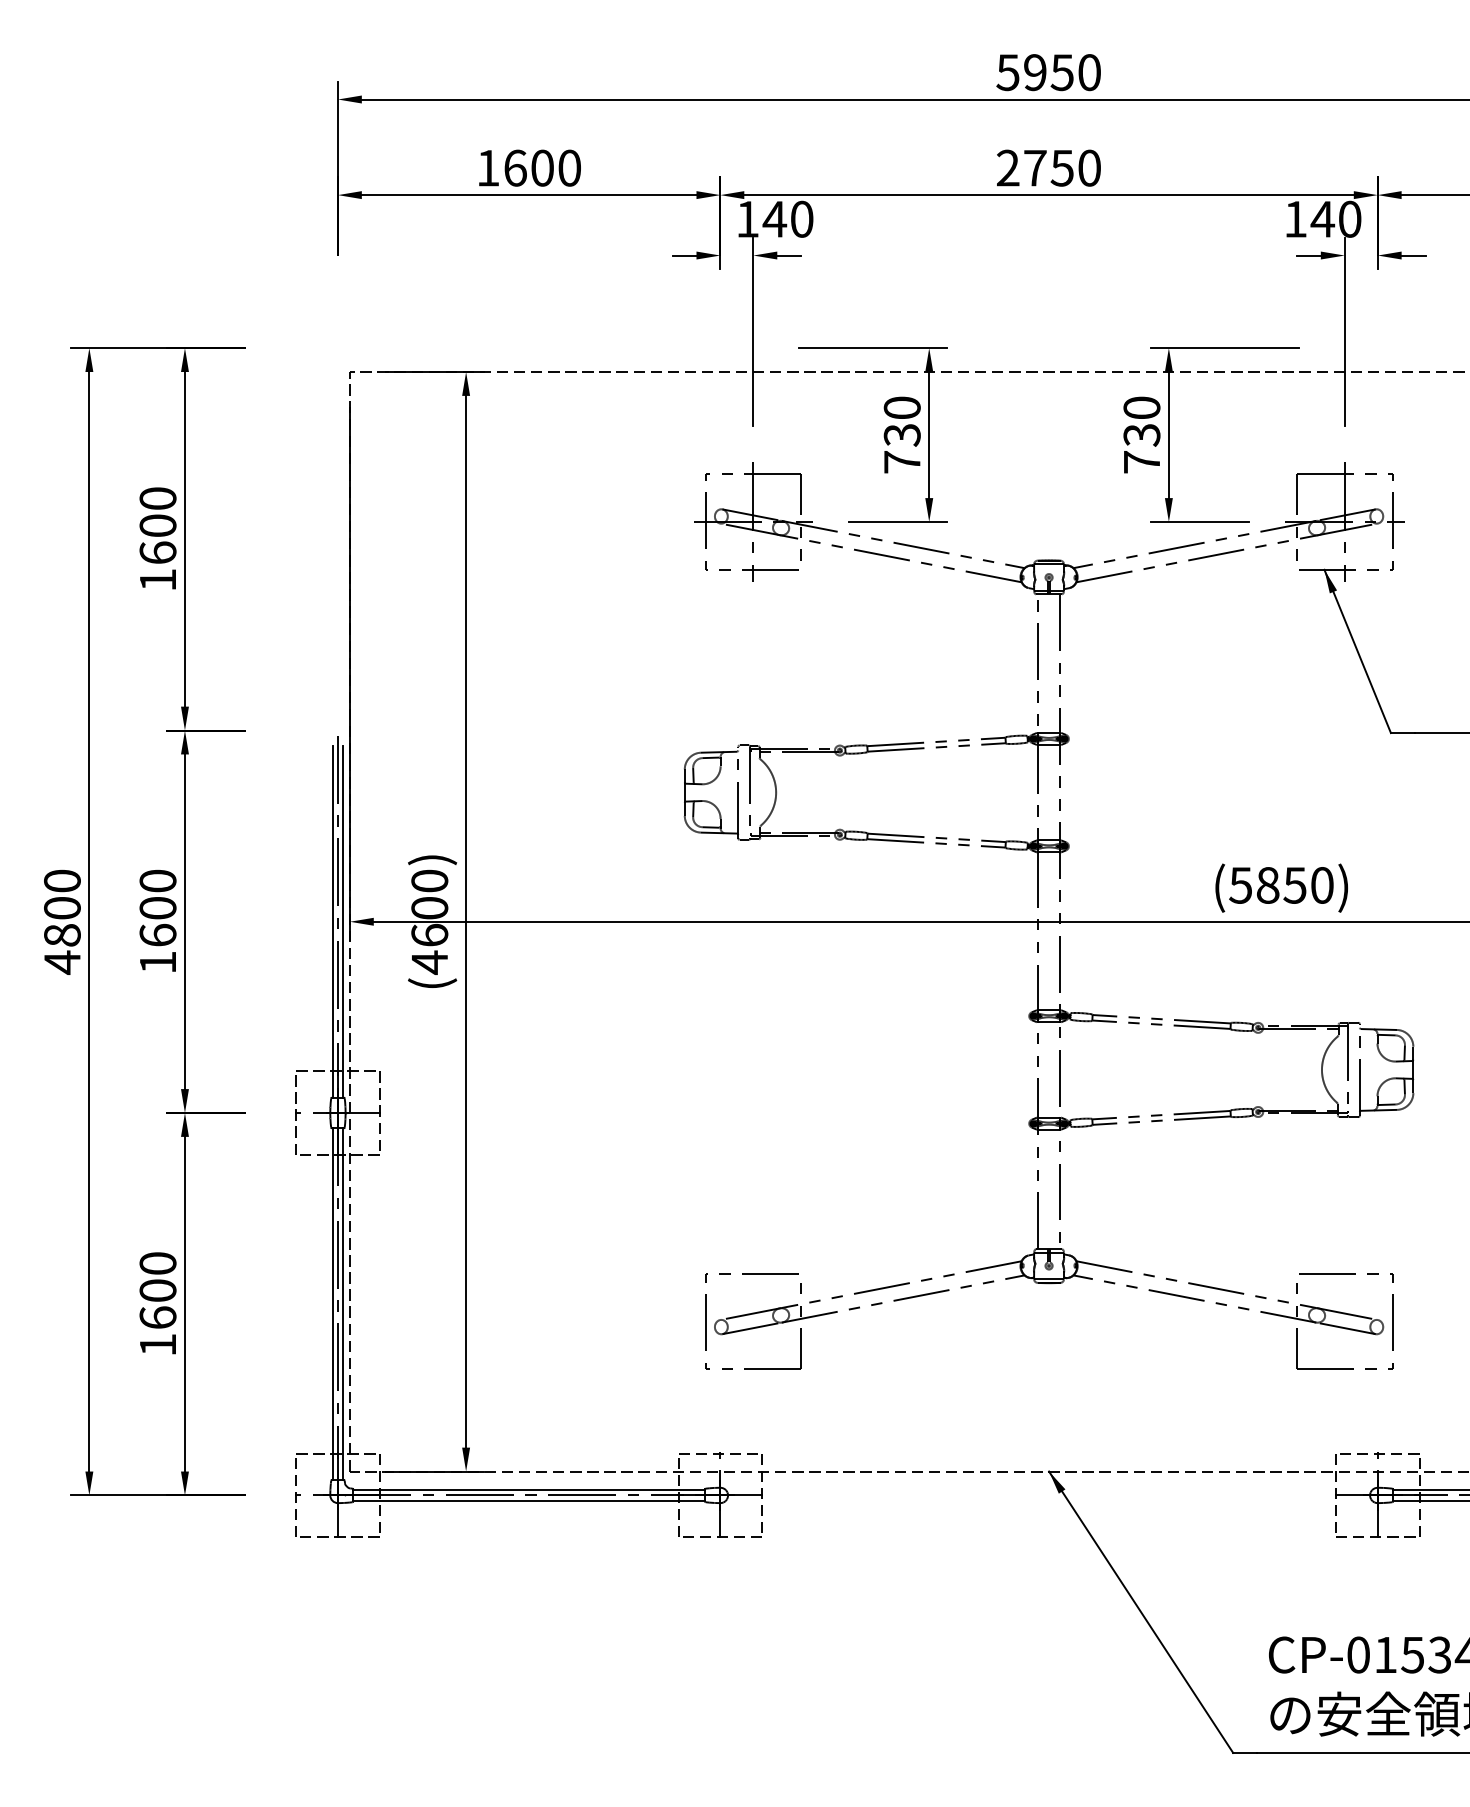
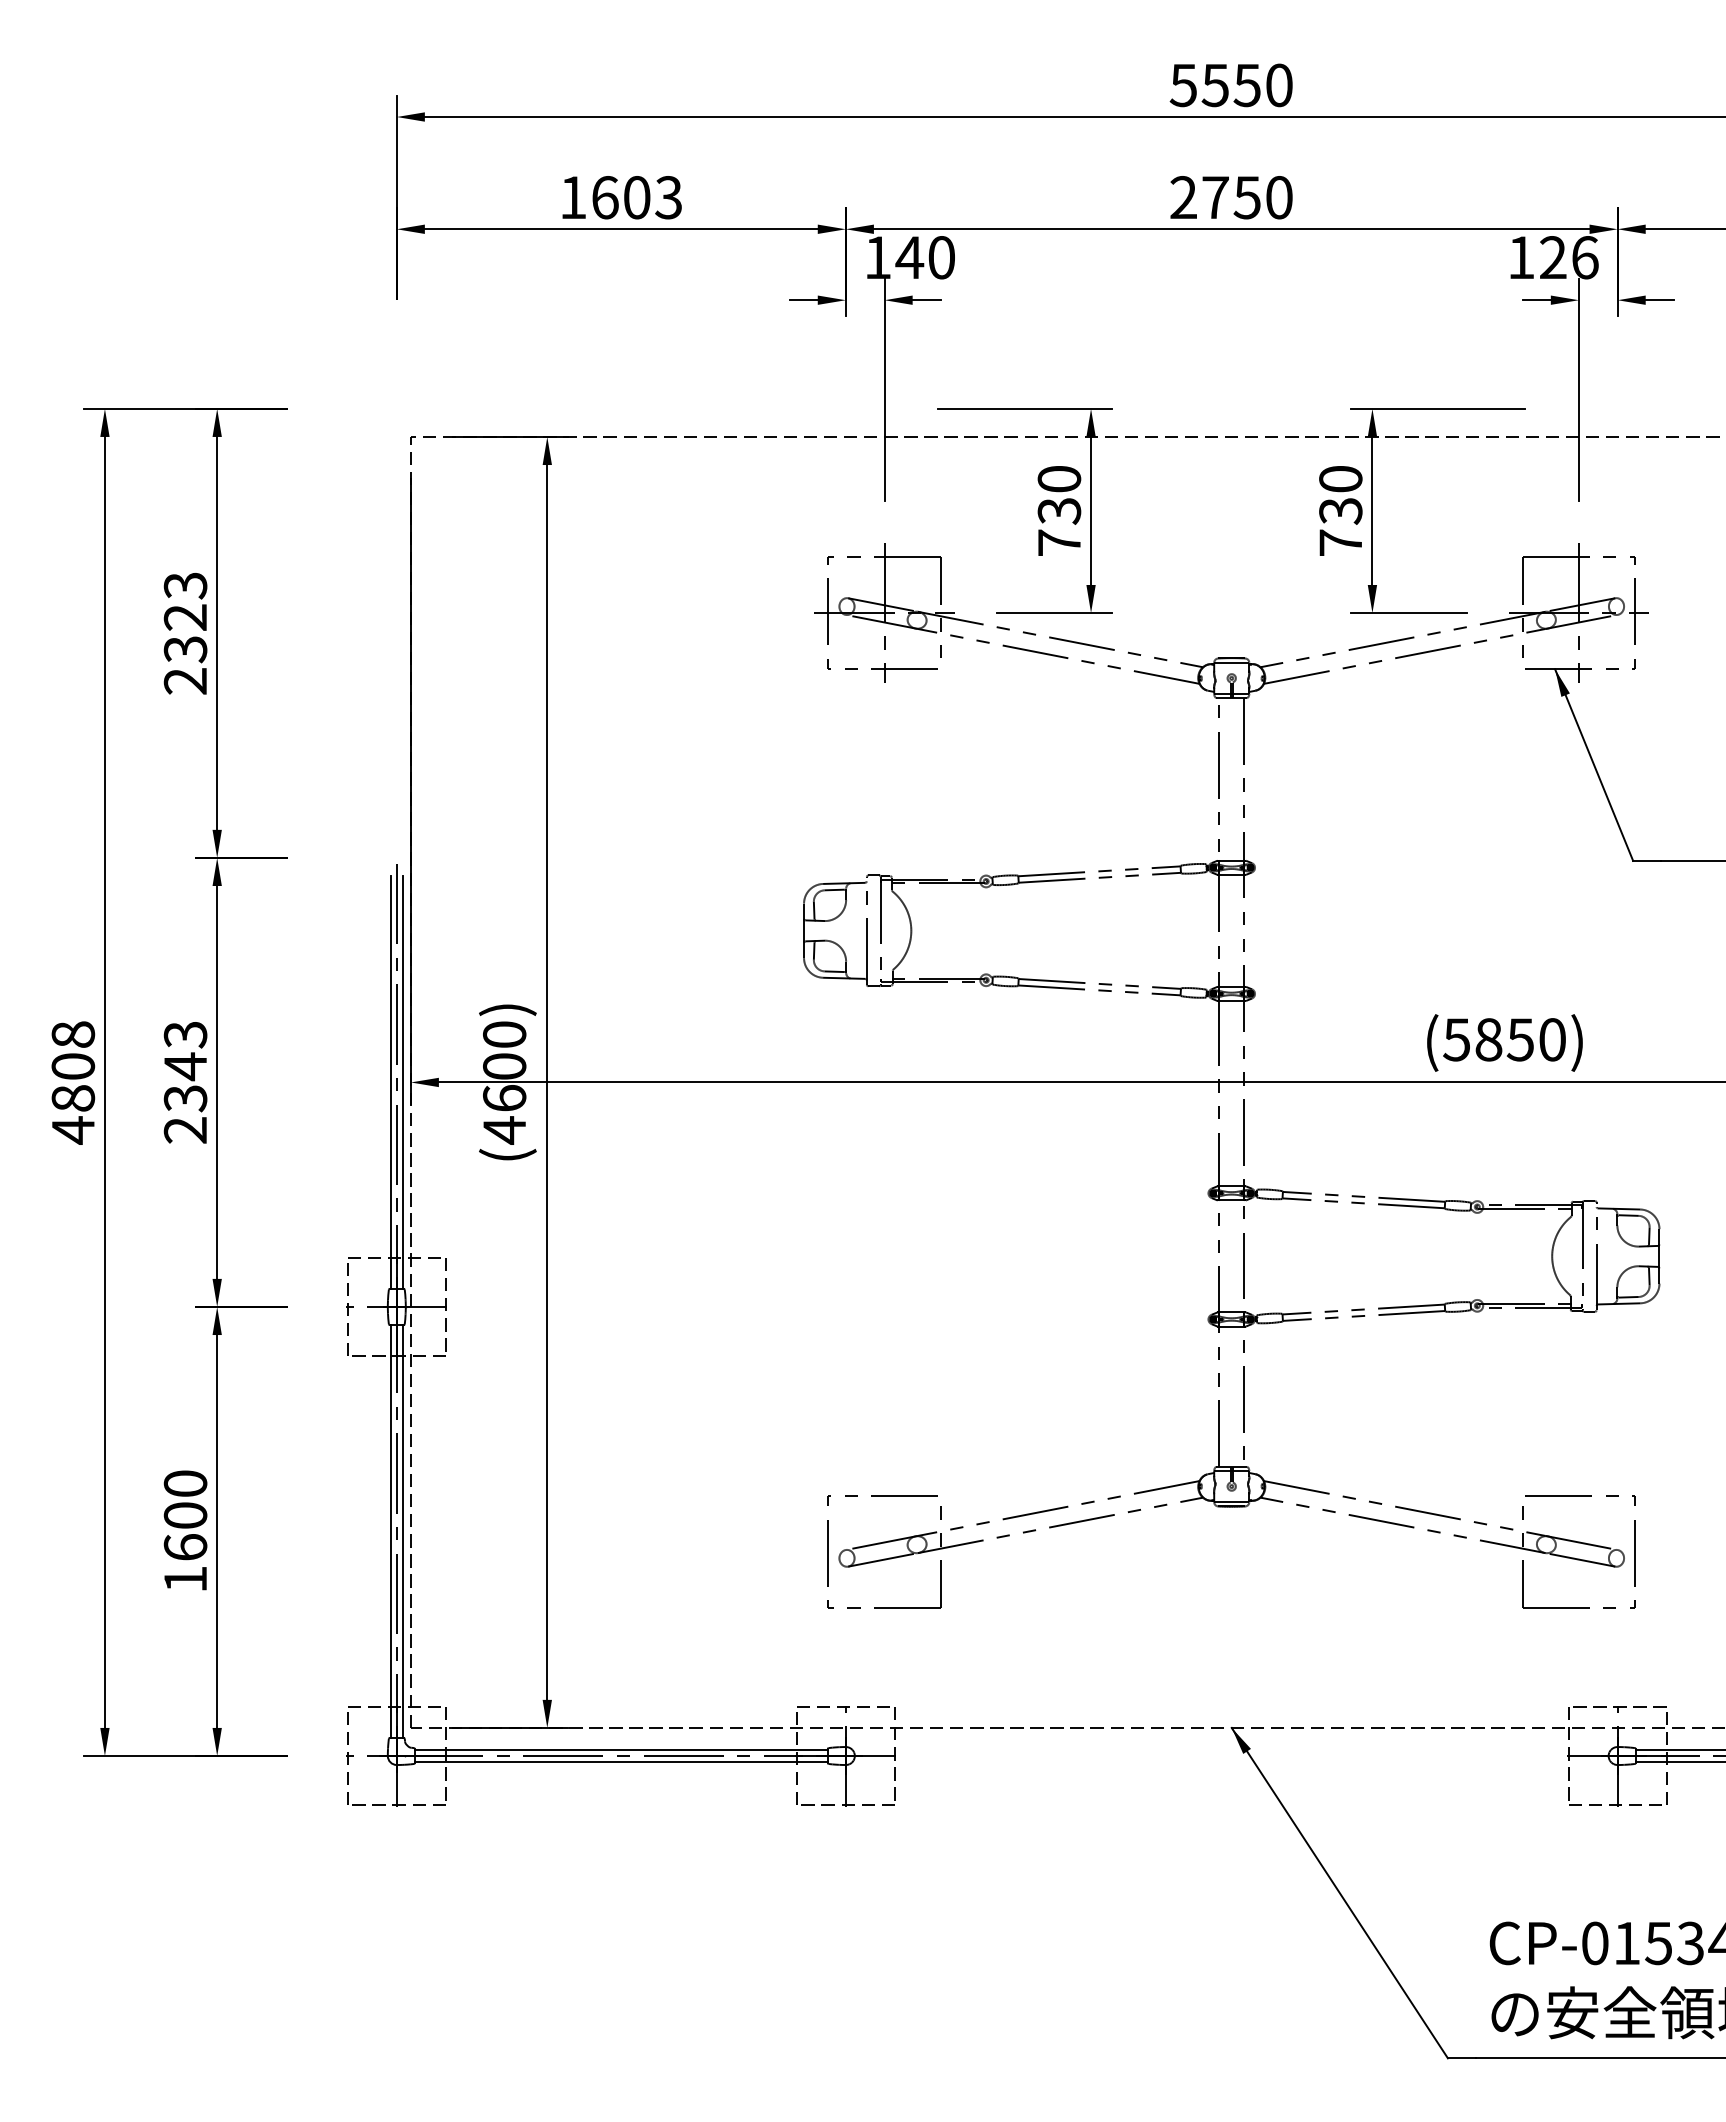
text: (1034, 72) -> (1214, 85), 5950 -> 5550
text: (569, 168) -> (668, 197), 1600 -> 1603
text: (1335, 219) -> (1568, 257), 140 -> 126
text: (157, 539) -> (185, 633), 1600 -> 2323
text: (61, 880) -> (72, 1034), 4800 -> 4808
text: (157, 921) -> (185, 1082), 1600 -> 2343

